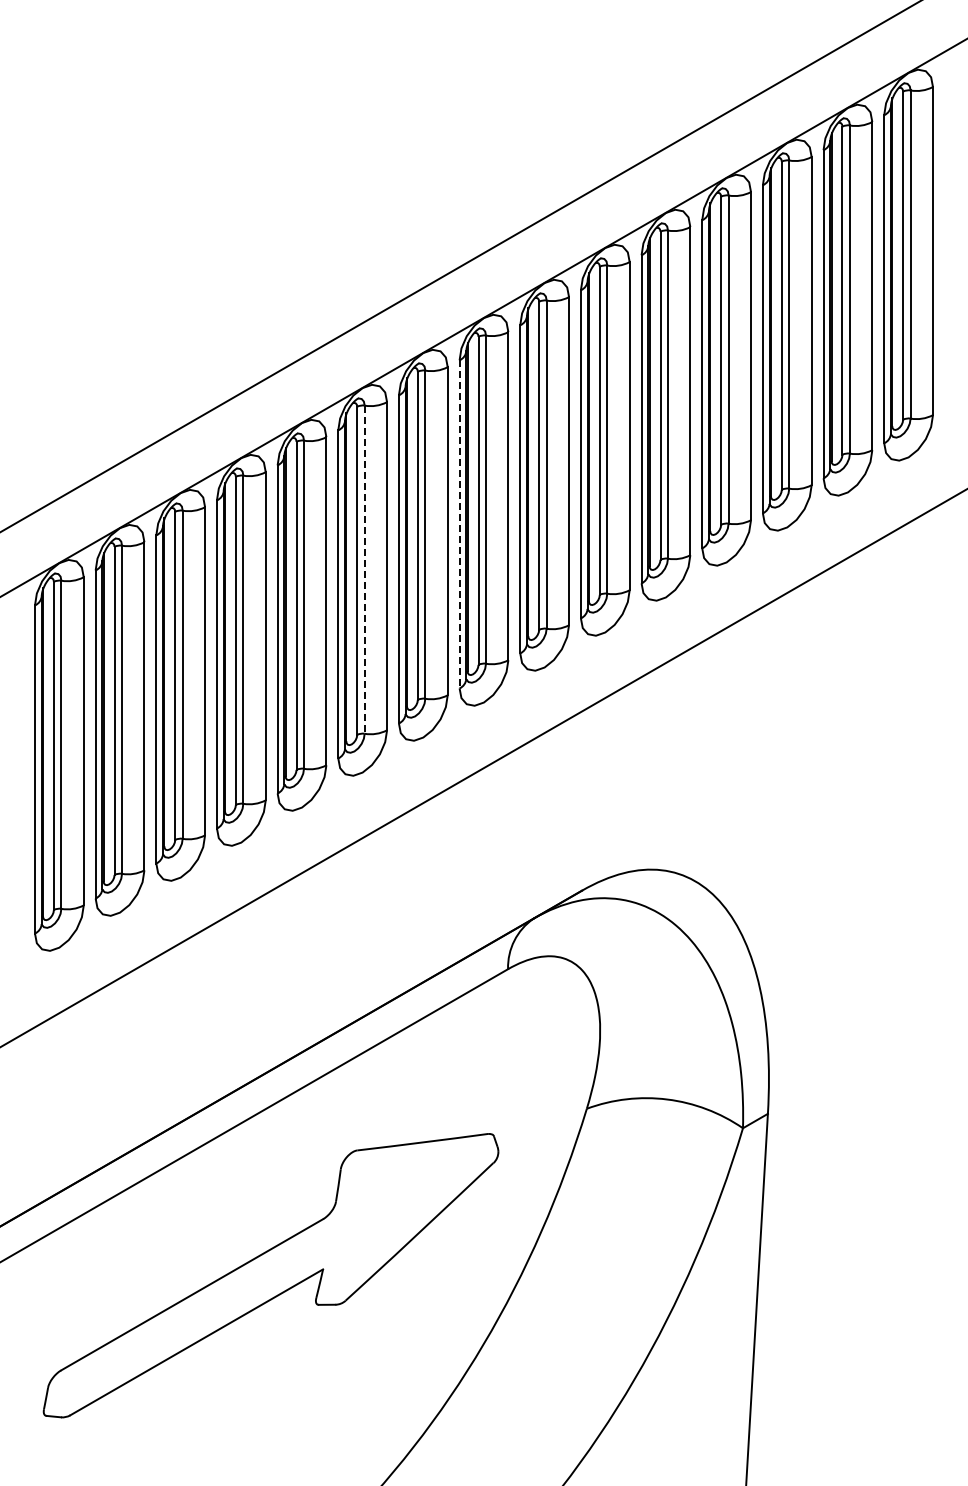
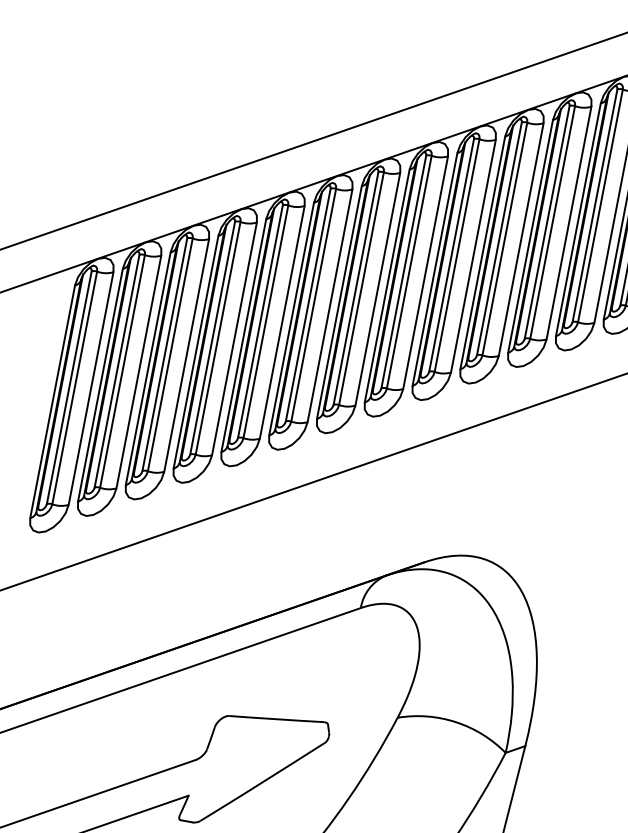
line: (459, 524) -> (387, 286), dashed -> solid
line: (364, 570) -> (313, 305), dashed -> solid

